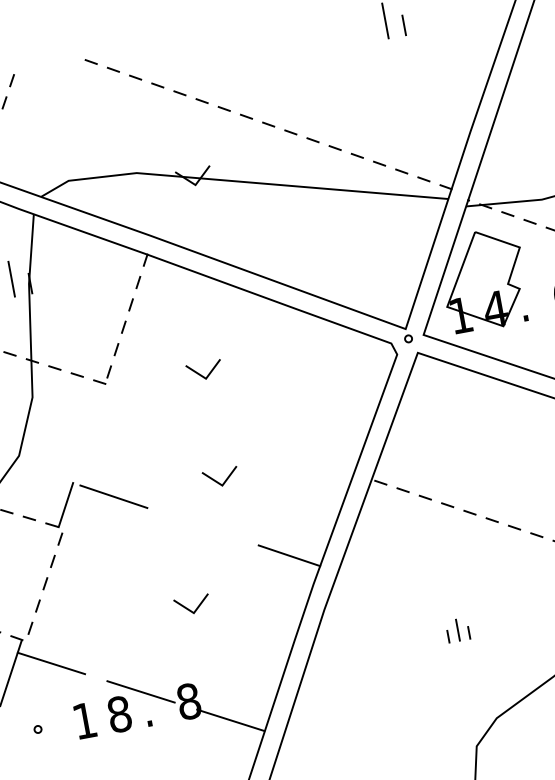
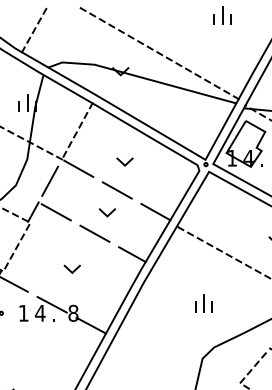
line: (367, 32) -> (213, 19), added
line: (201, 372) -> (123, 162), moved
line: (143, 396) -> (78, 168), added
line: (231, 427) -> (116, 190), added
line: (89, 432) -> (50, 180), added
line: (321, 456) -> (155, 211), added
line: (201, 526) -> (94, 233), added
line: (188, 606) -> (70, 269), moved
part: (457, 630) -> (203, 303), size x1.67
text: (117, 712) -> (39, 312), 8 -> 4

